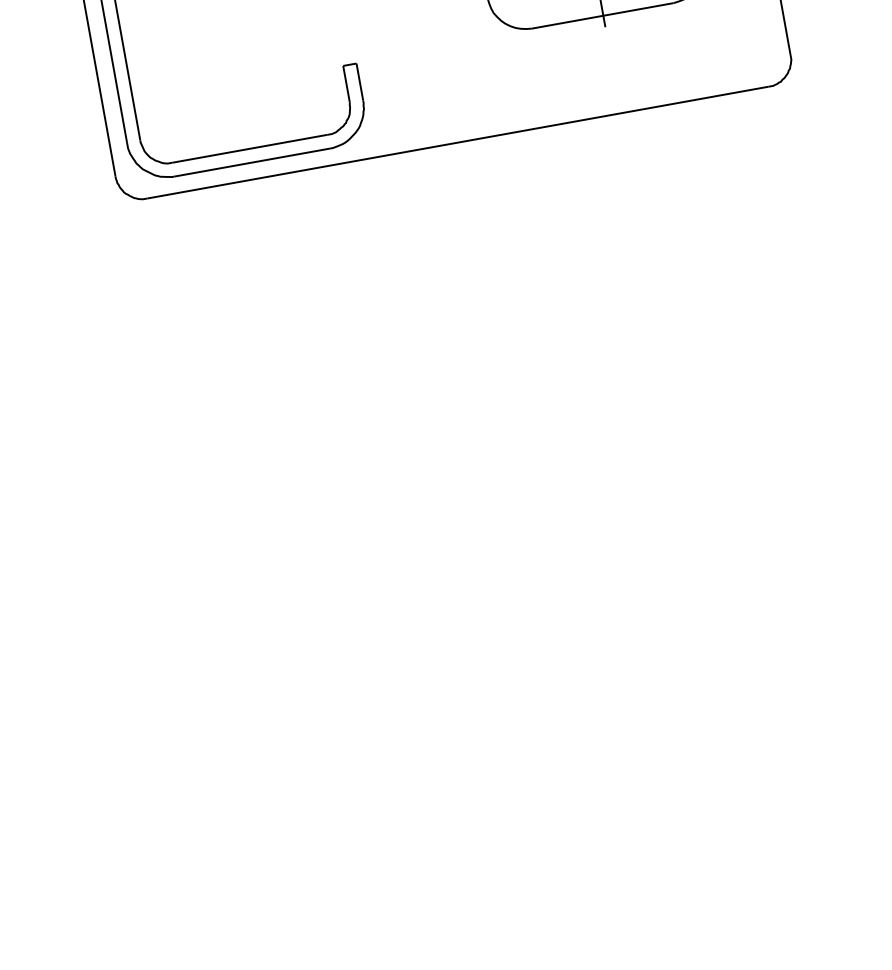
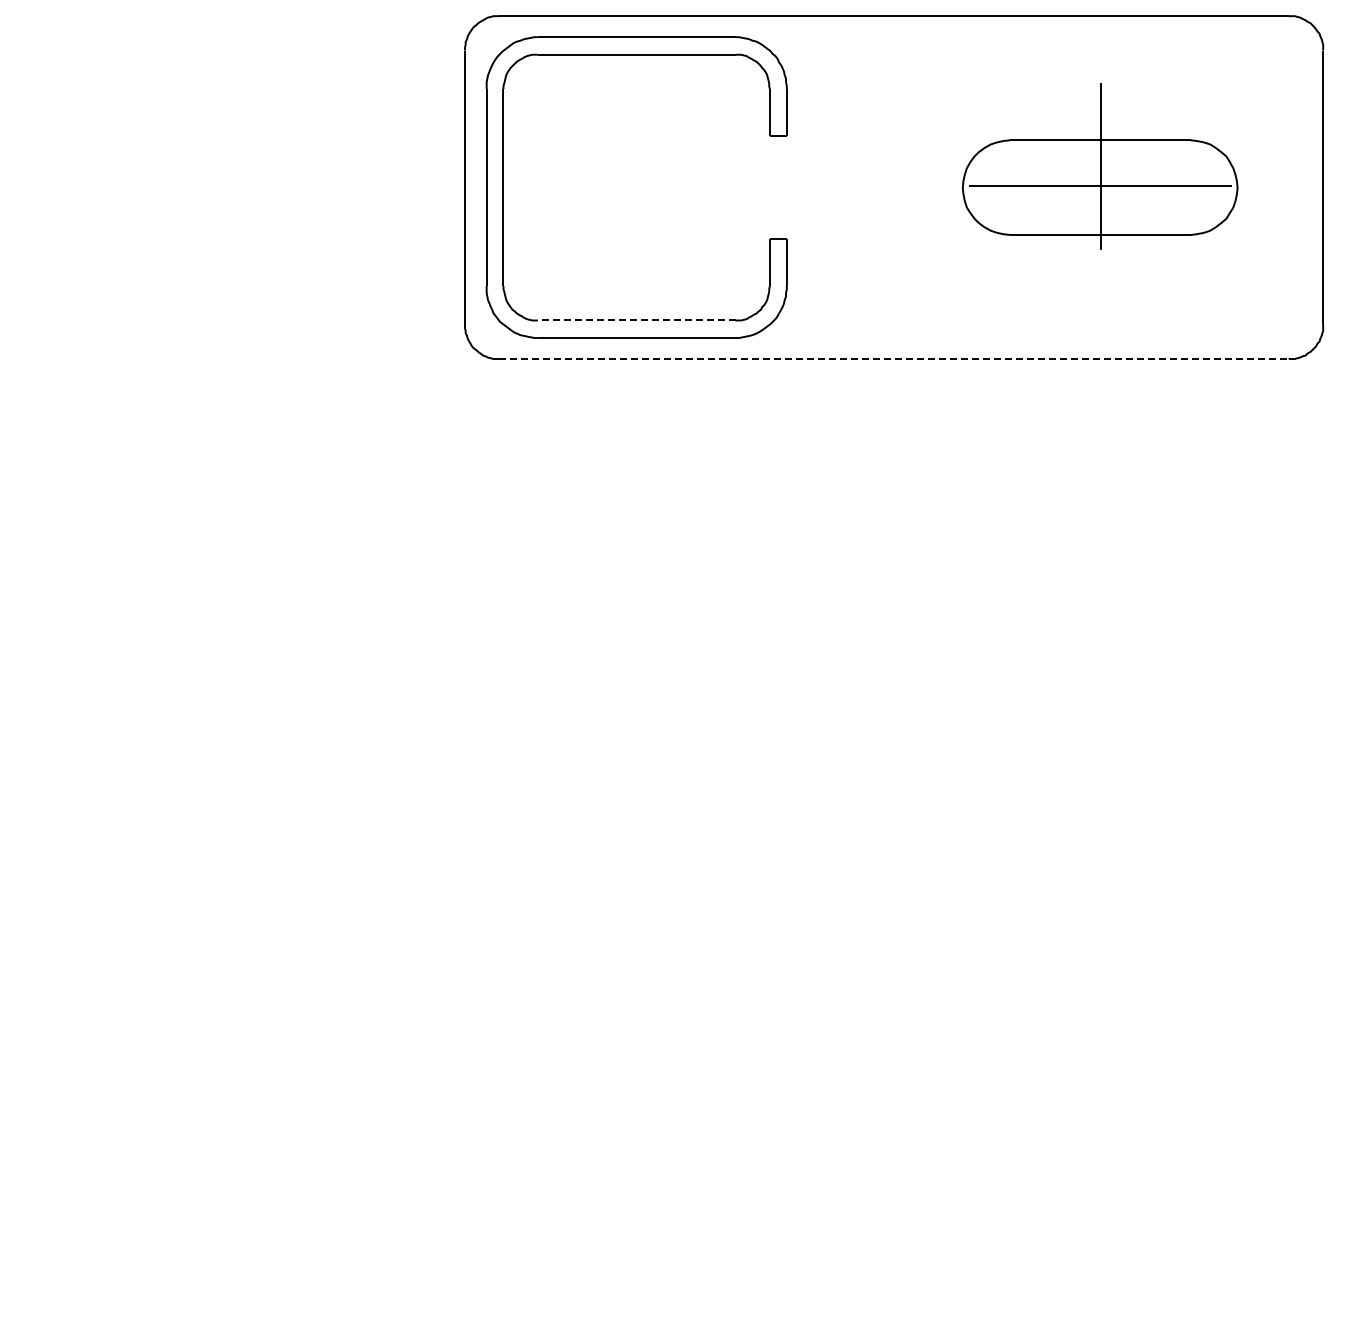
line: (457, 143) -> (893, 359), solid -> dashed
line: (249, 148) -> (636, 320), solid -> dashed

